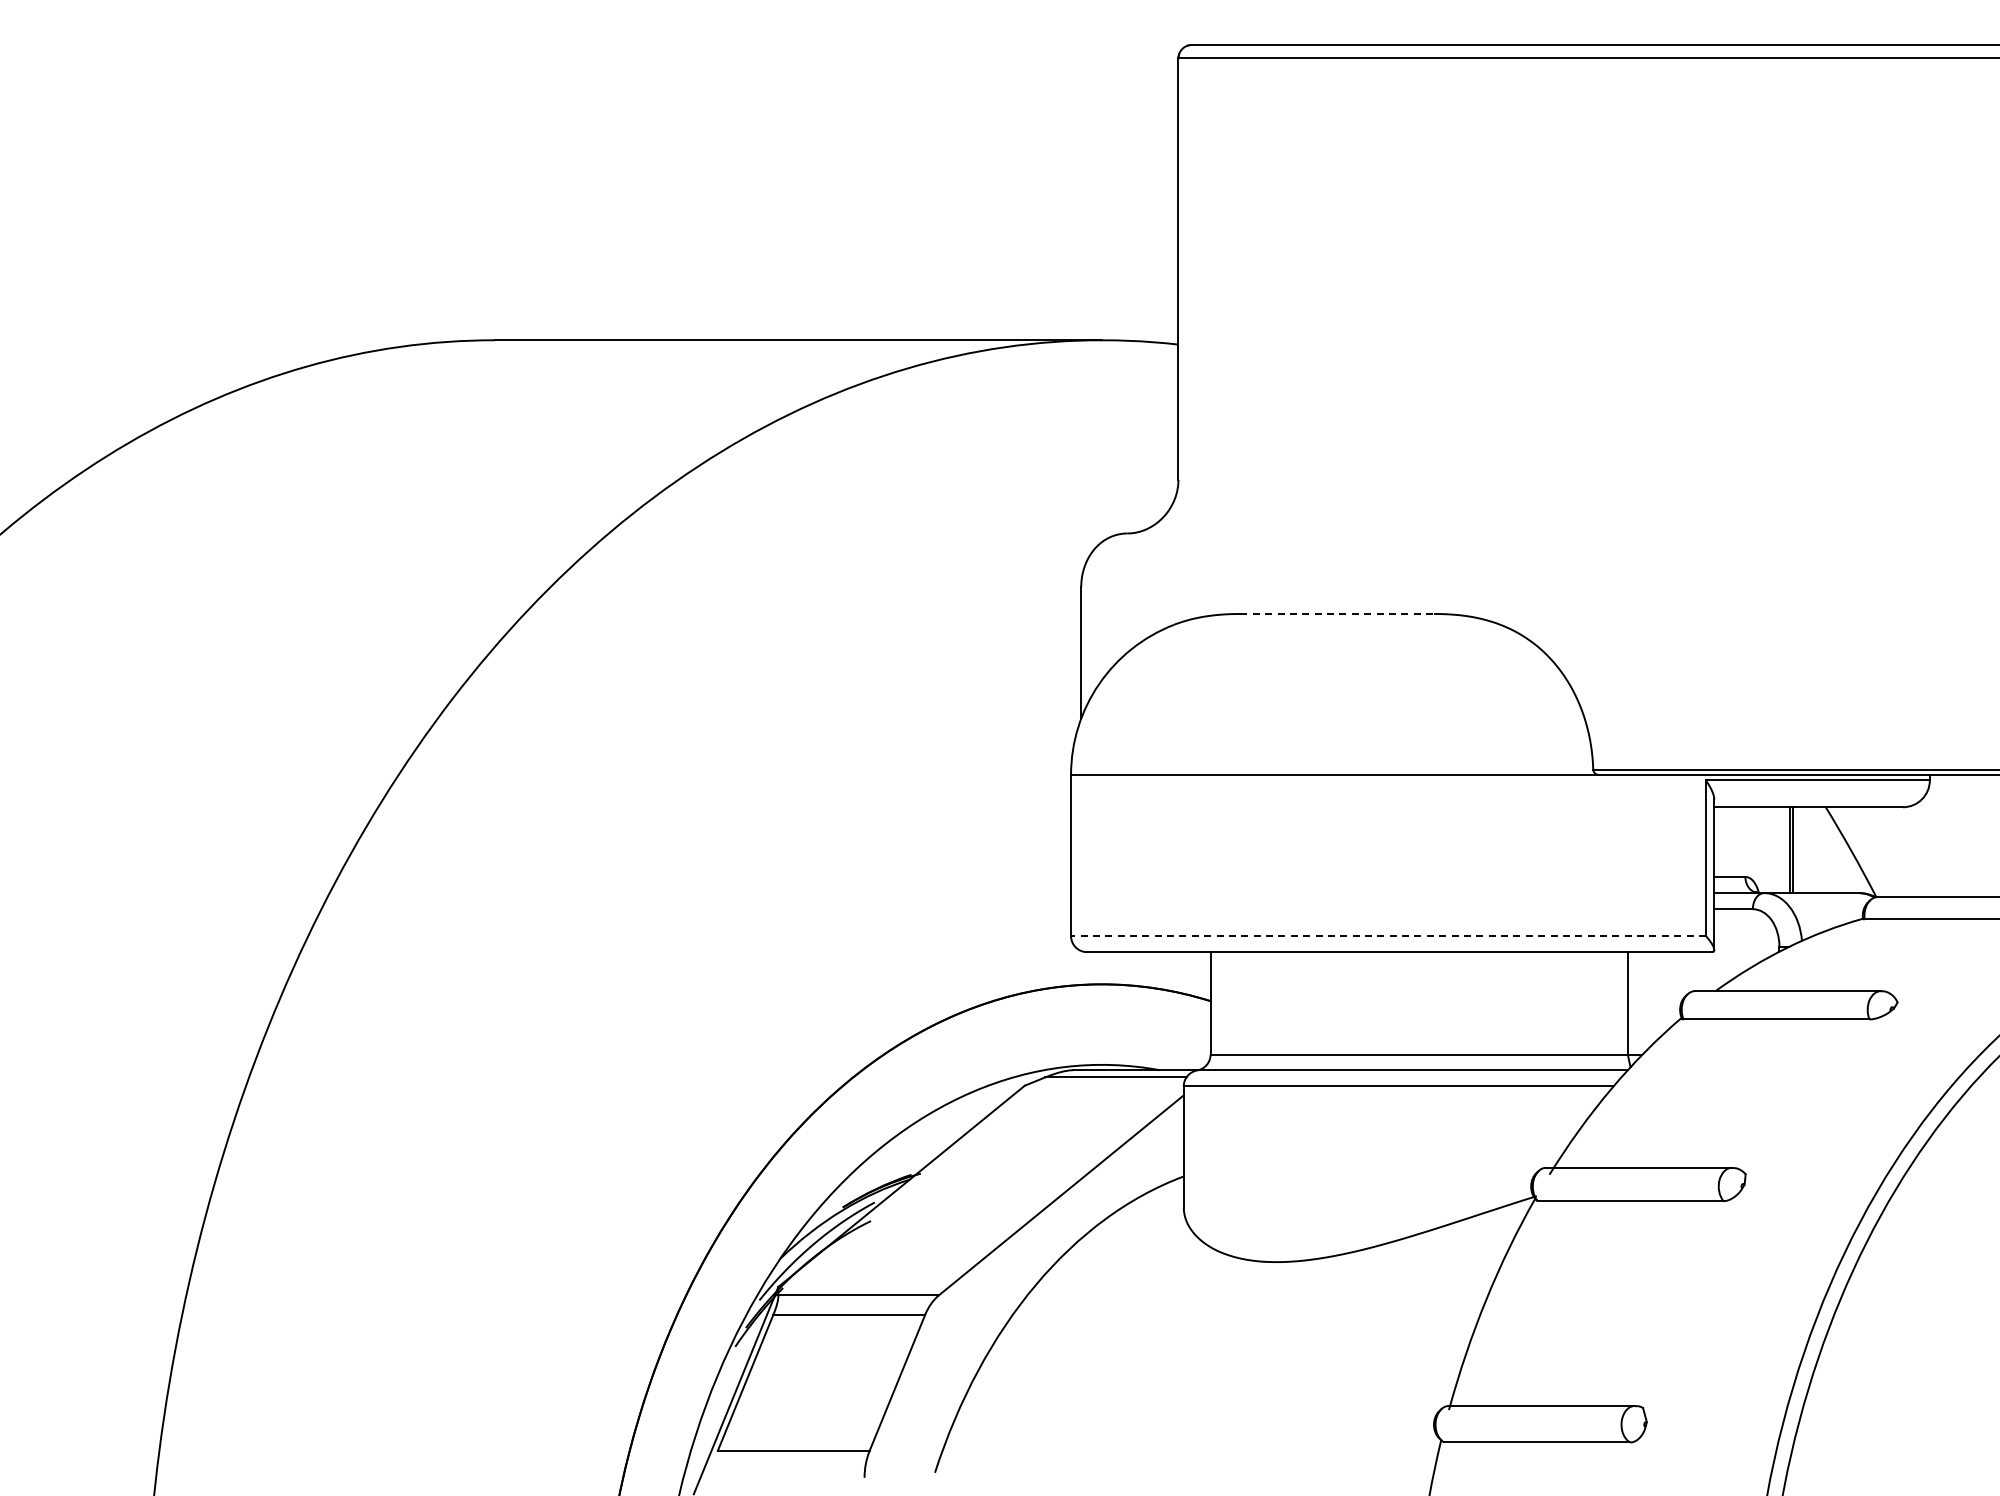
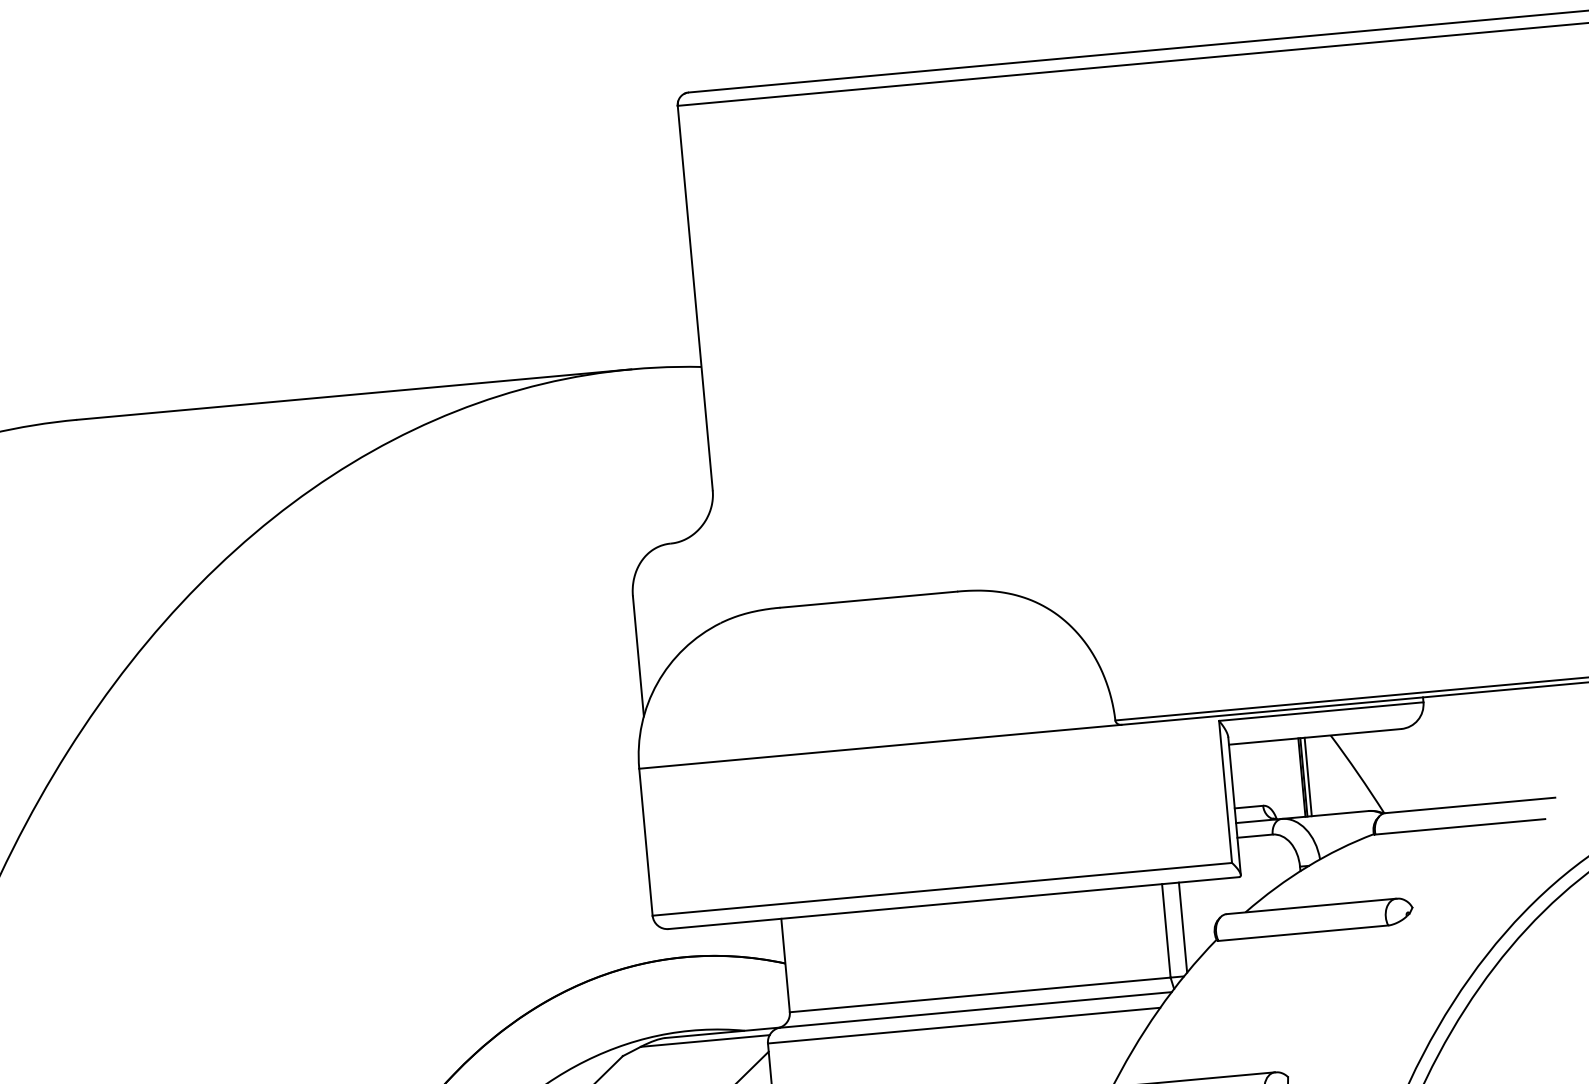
line: (1337, 614) -> (869, 600), dashed -> solid
line: (1797, 850) -> (1308, 777), added
line: (1387, 936) -> (941, 889), dashed -> solid
line: (1646, 1001) -> (1183, 927), added

